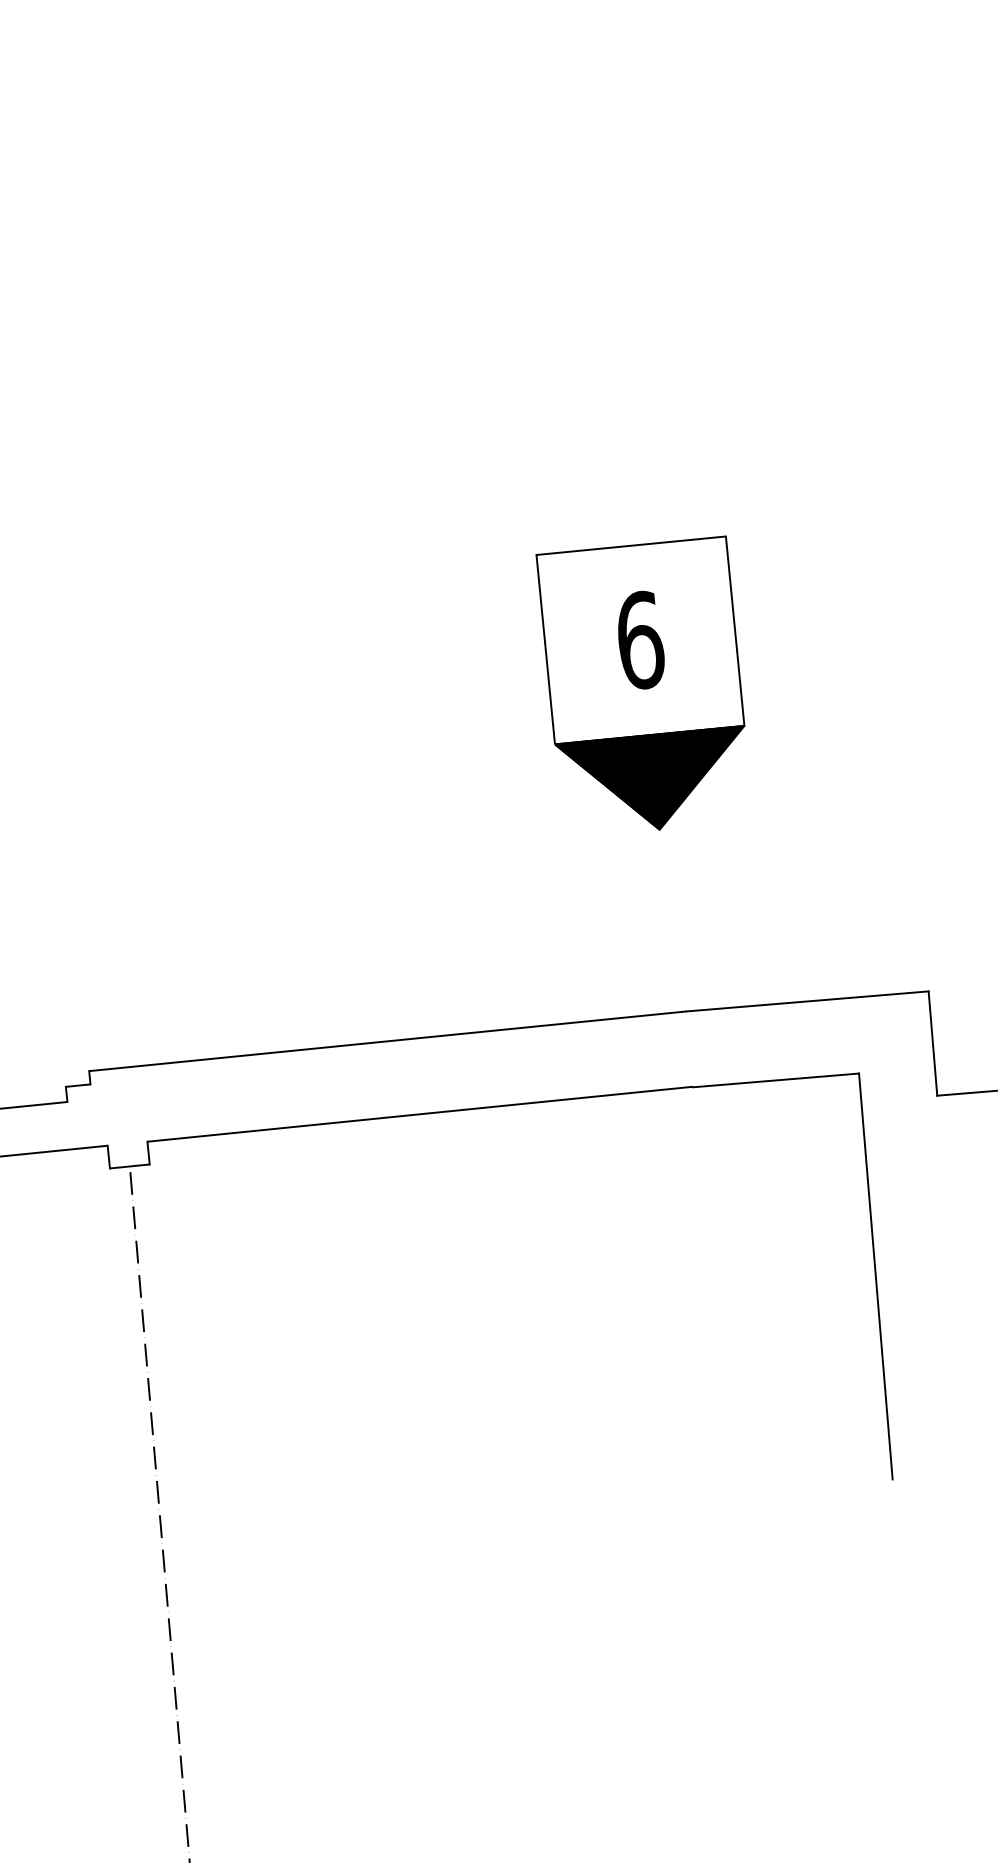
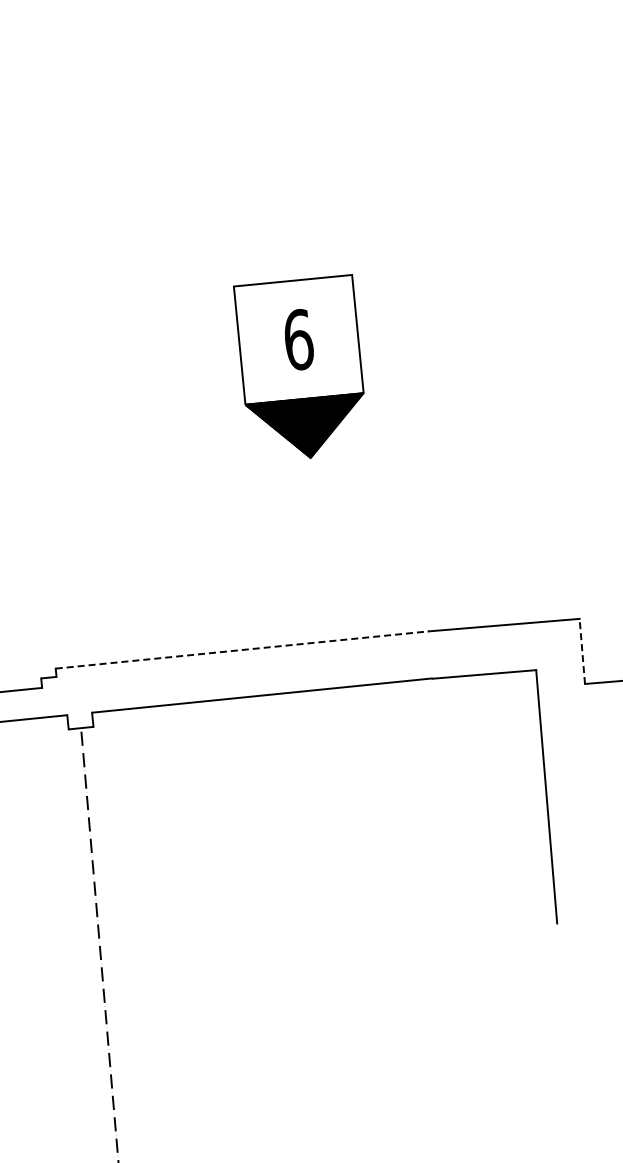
part: (640, 683) -> (298, 366), moved
line: (388, 1040) -> (242, 649), solid -> dashed
line: (933, 1043) -> (582, 651), solid -> dashed

